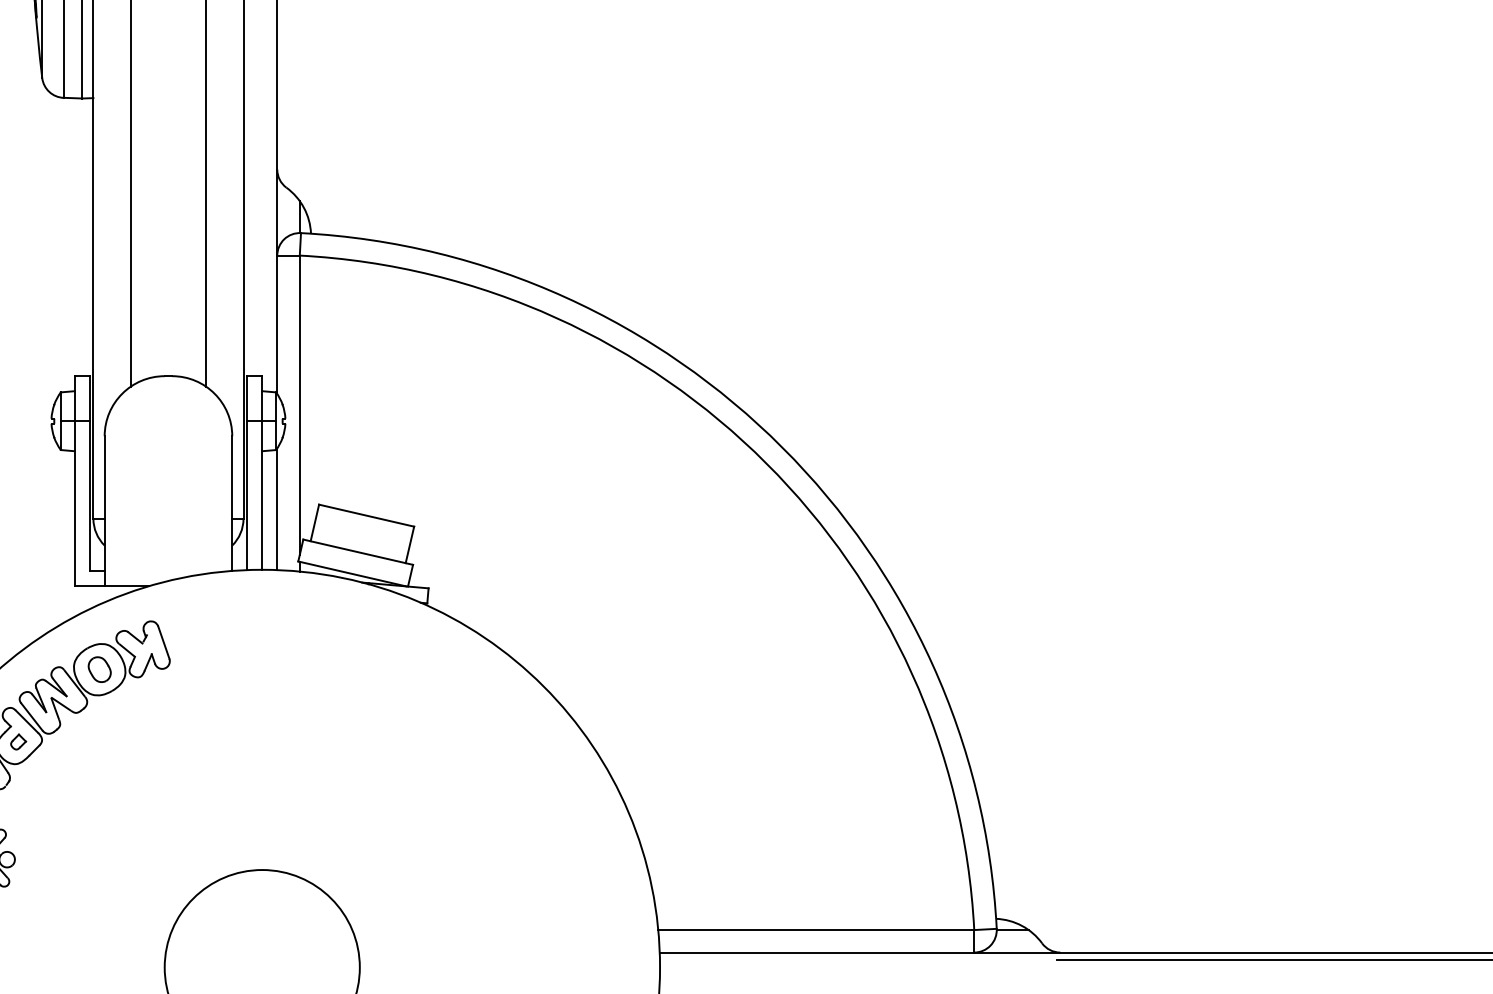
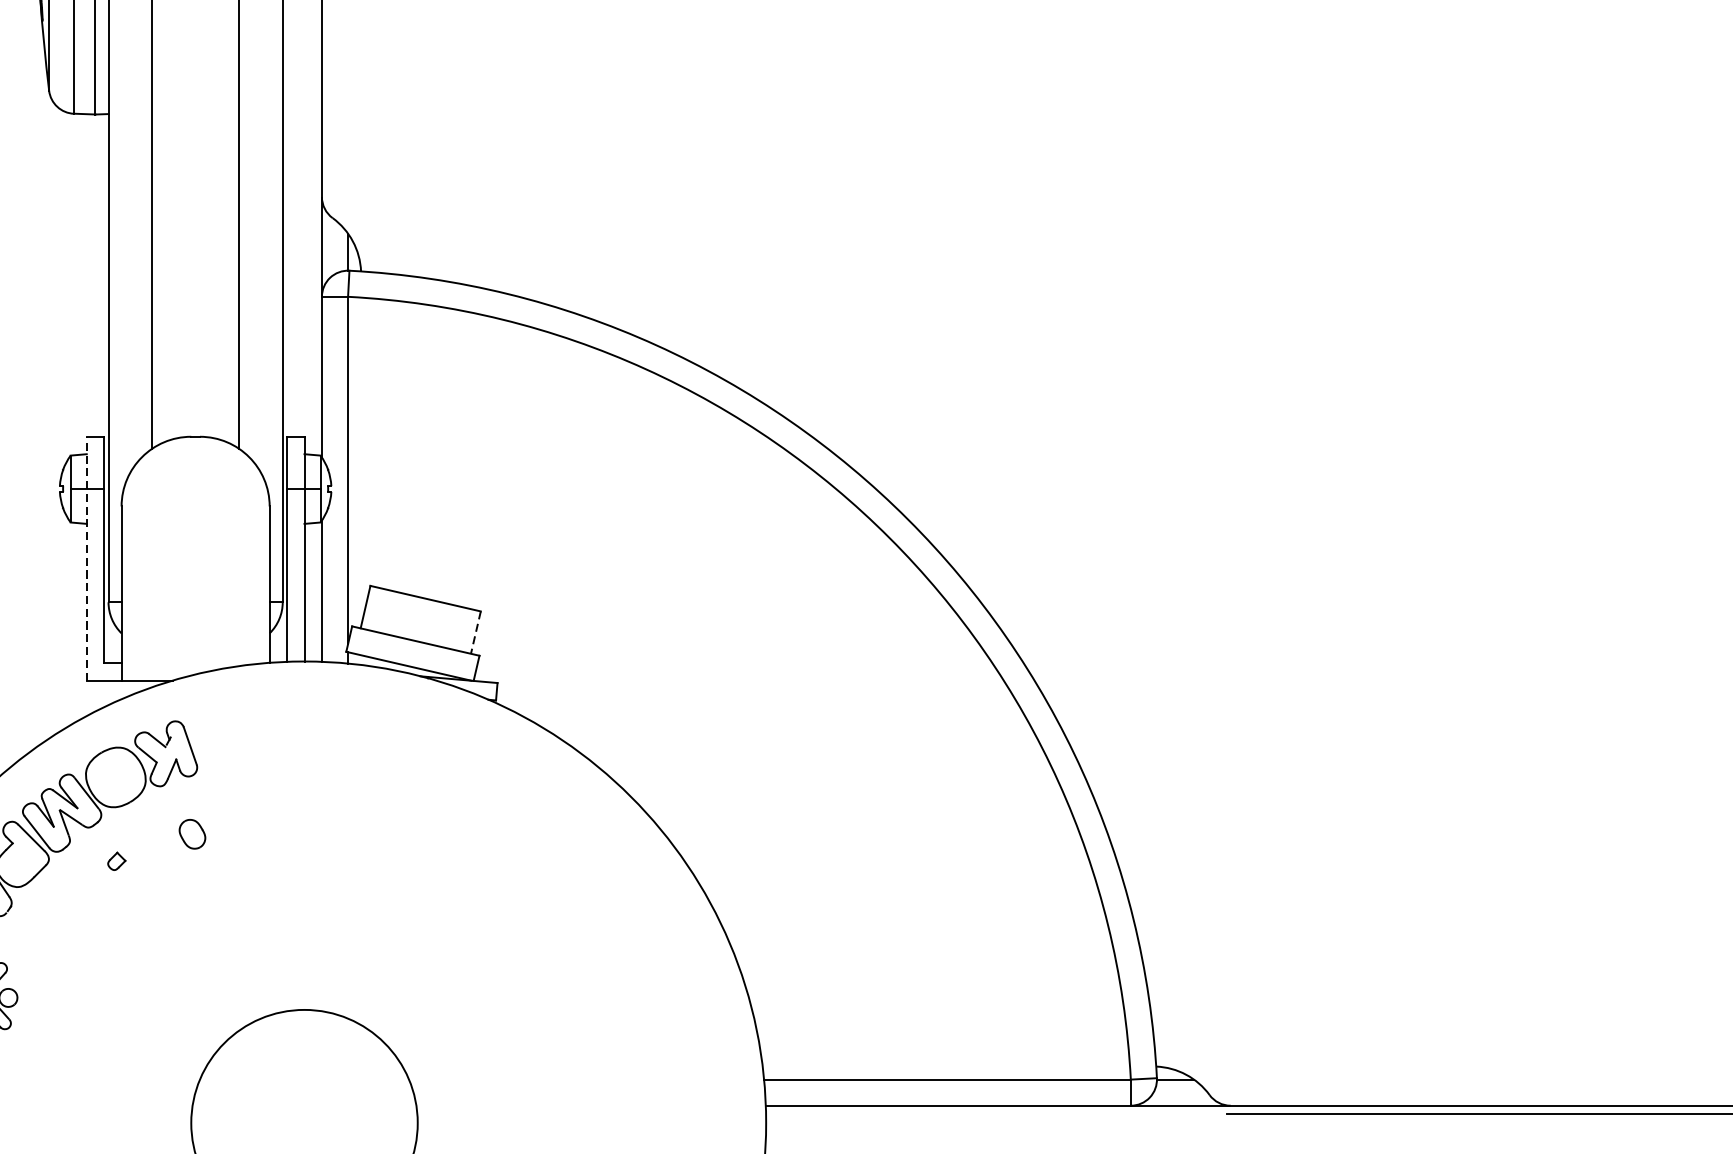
line: (74, 480) -> (86, 557), solid -> dashed
line: (409, 544) -> (475, 632), solid -> dashed
part: (99, 669) -> (192, 834), moved
part: (18, 741) -> (116, 860), moved

